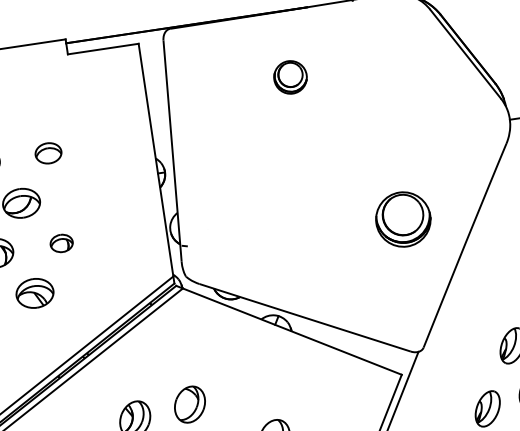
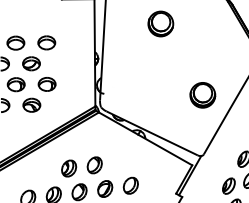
part: (289, 76) -> (160, 23), size x1.67
part: (47, 152) -> (46, 42), size x1.43
part: (60, 243) -> (46, 84), size x1.67

